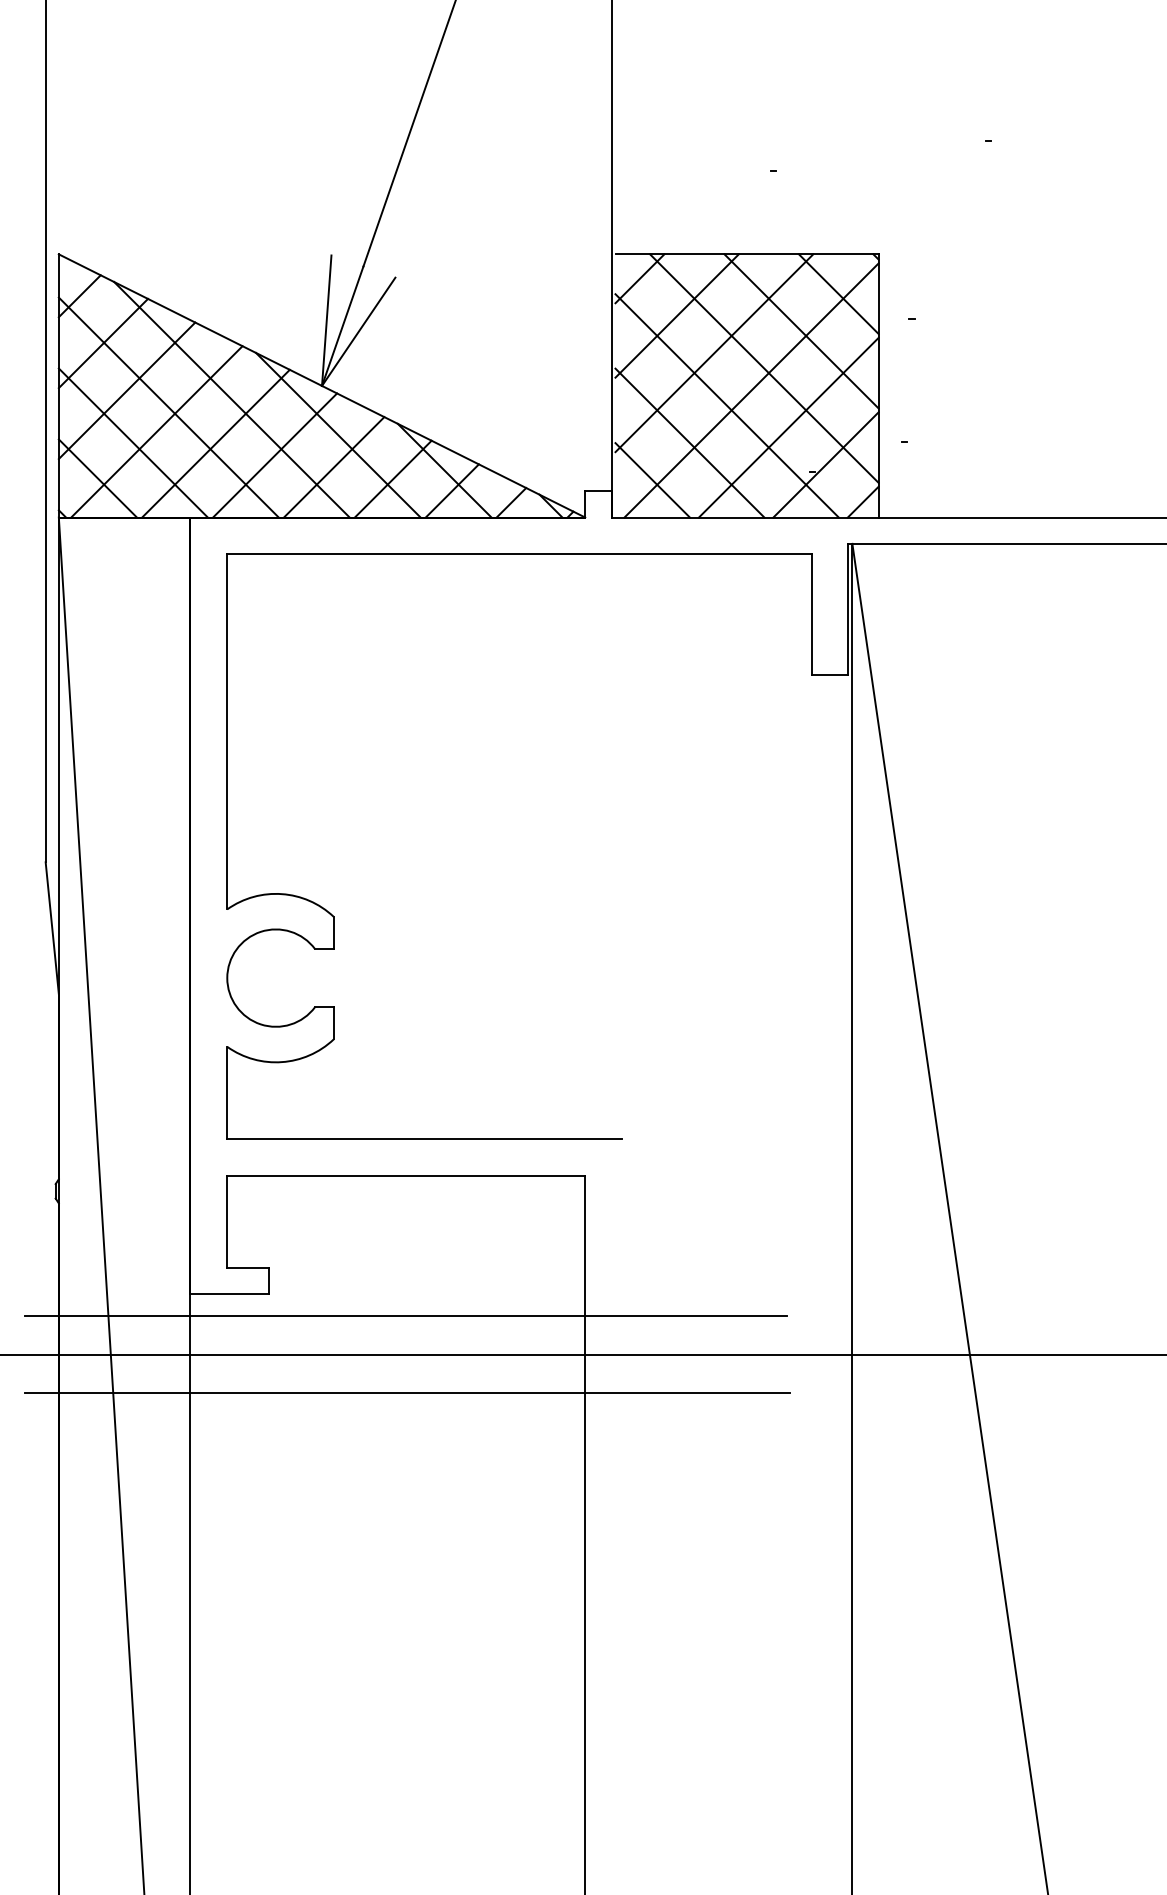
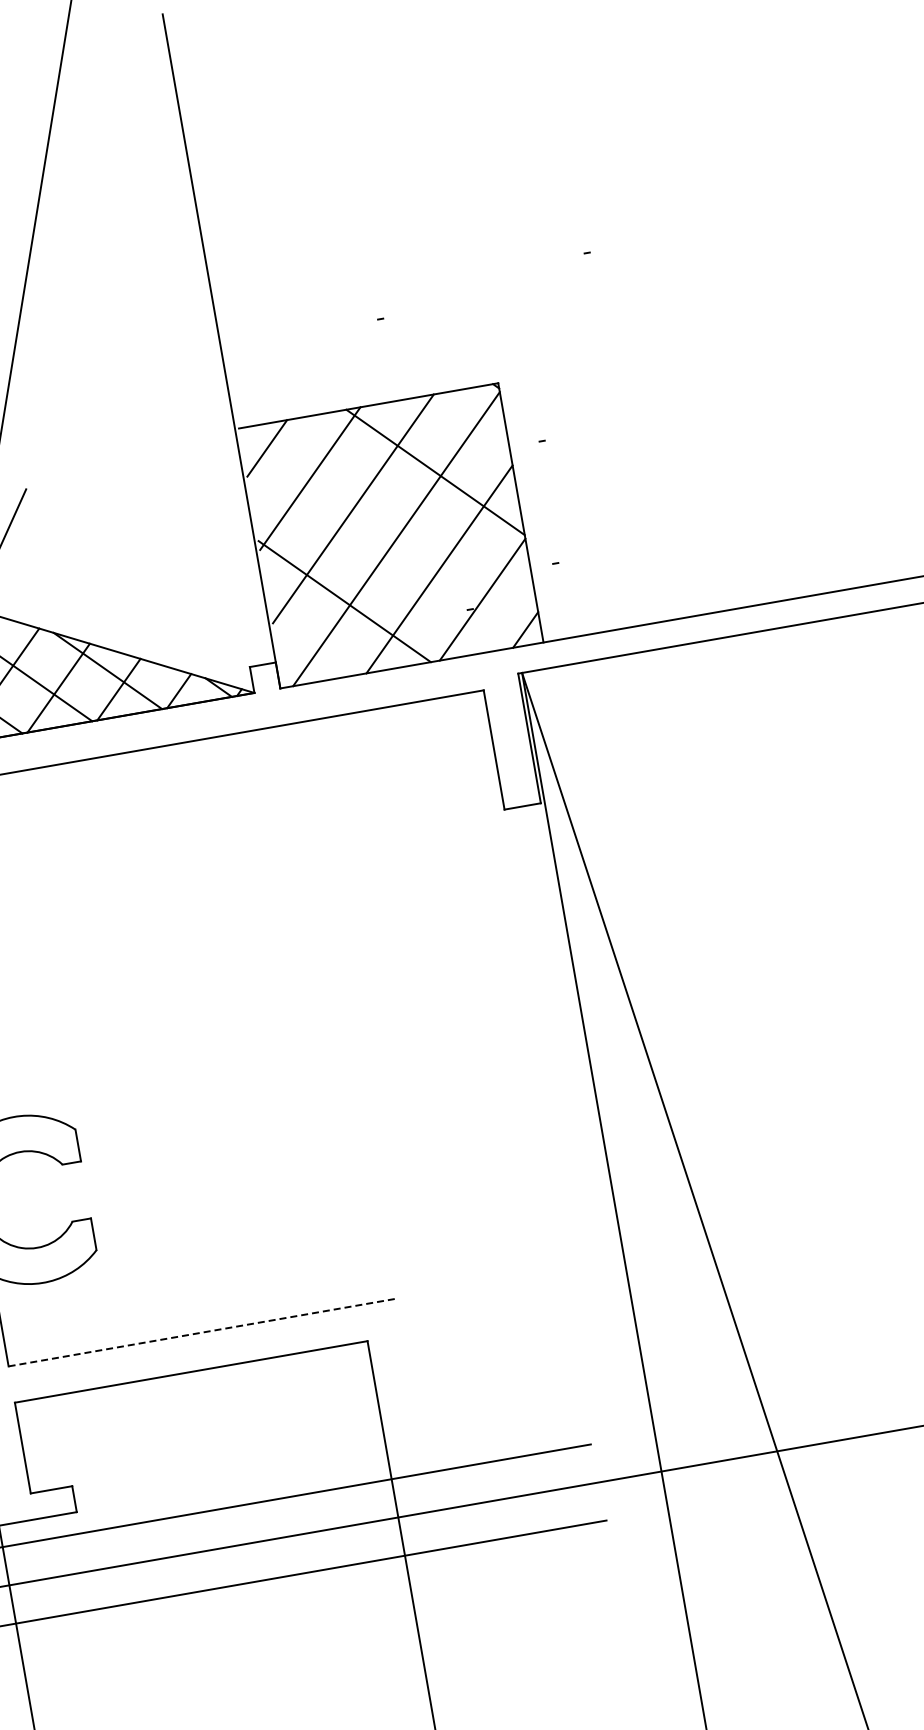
line: (838, 294) -> (465, 429), removed
line: (764, 368) -> (405, 515), removed
line: (726, 405) -> (374, 558), removed
line: (652, 480) -> (314, 644), removed
line: (425, 1138) -> (203, 1332), solid -> dashed

